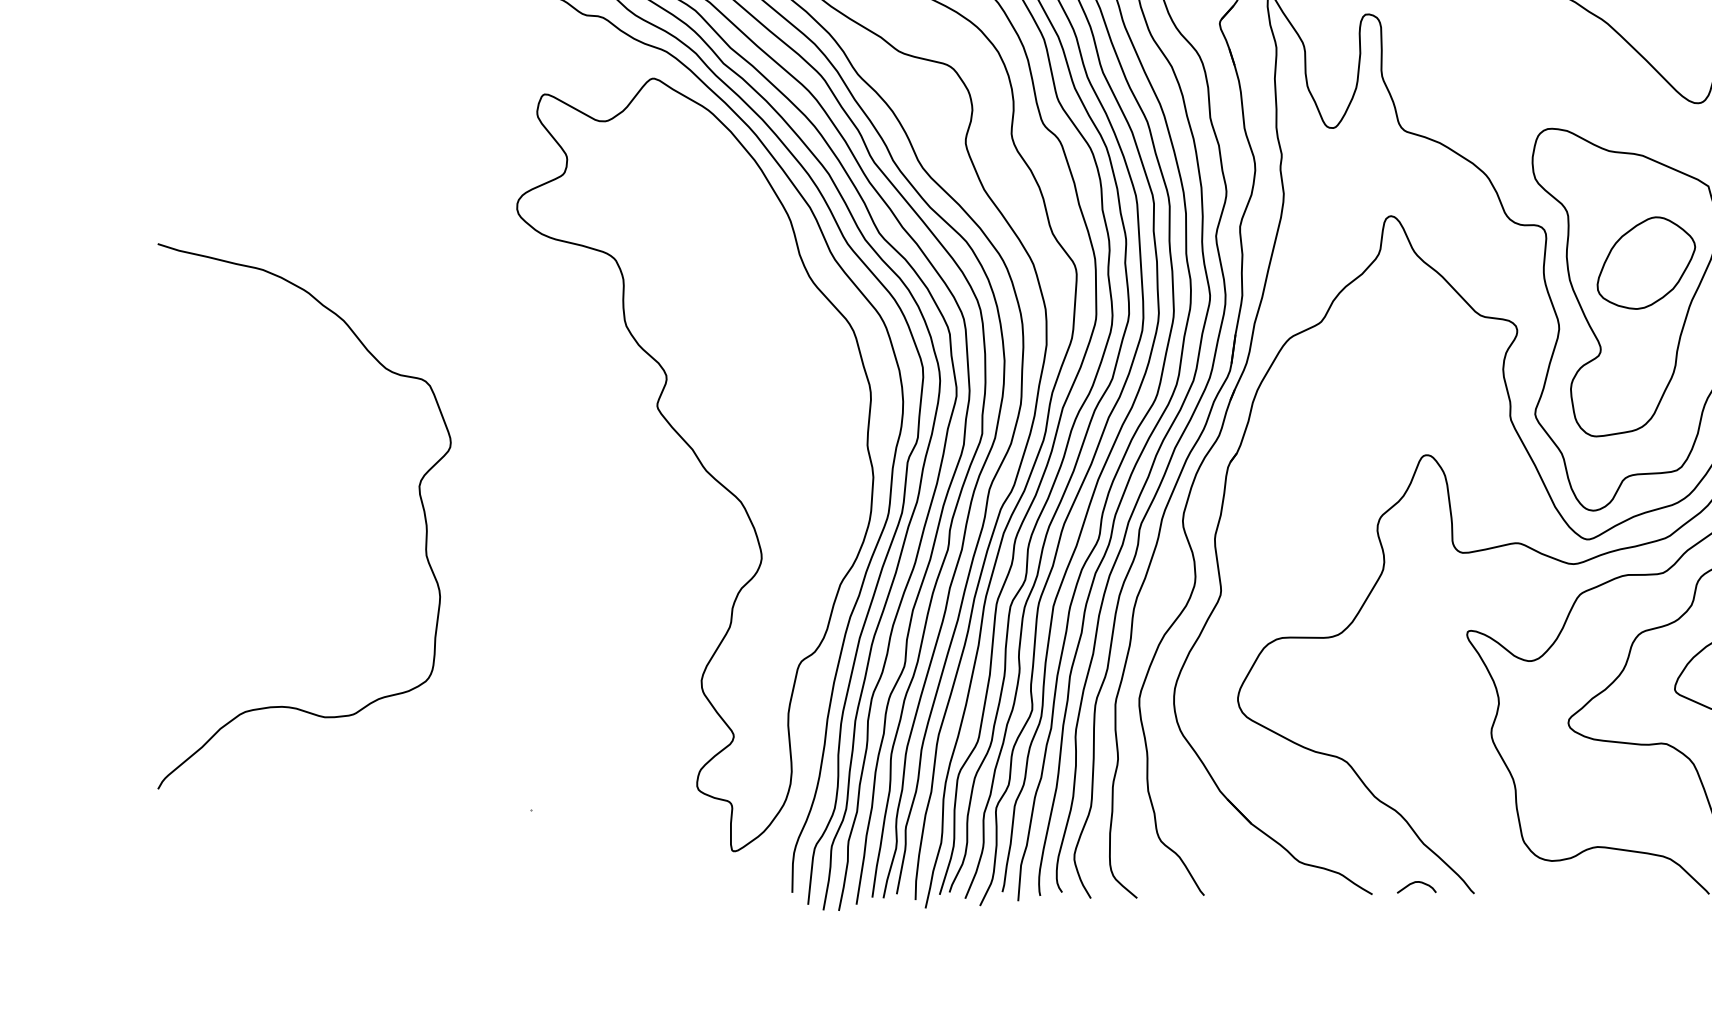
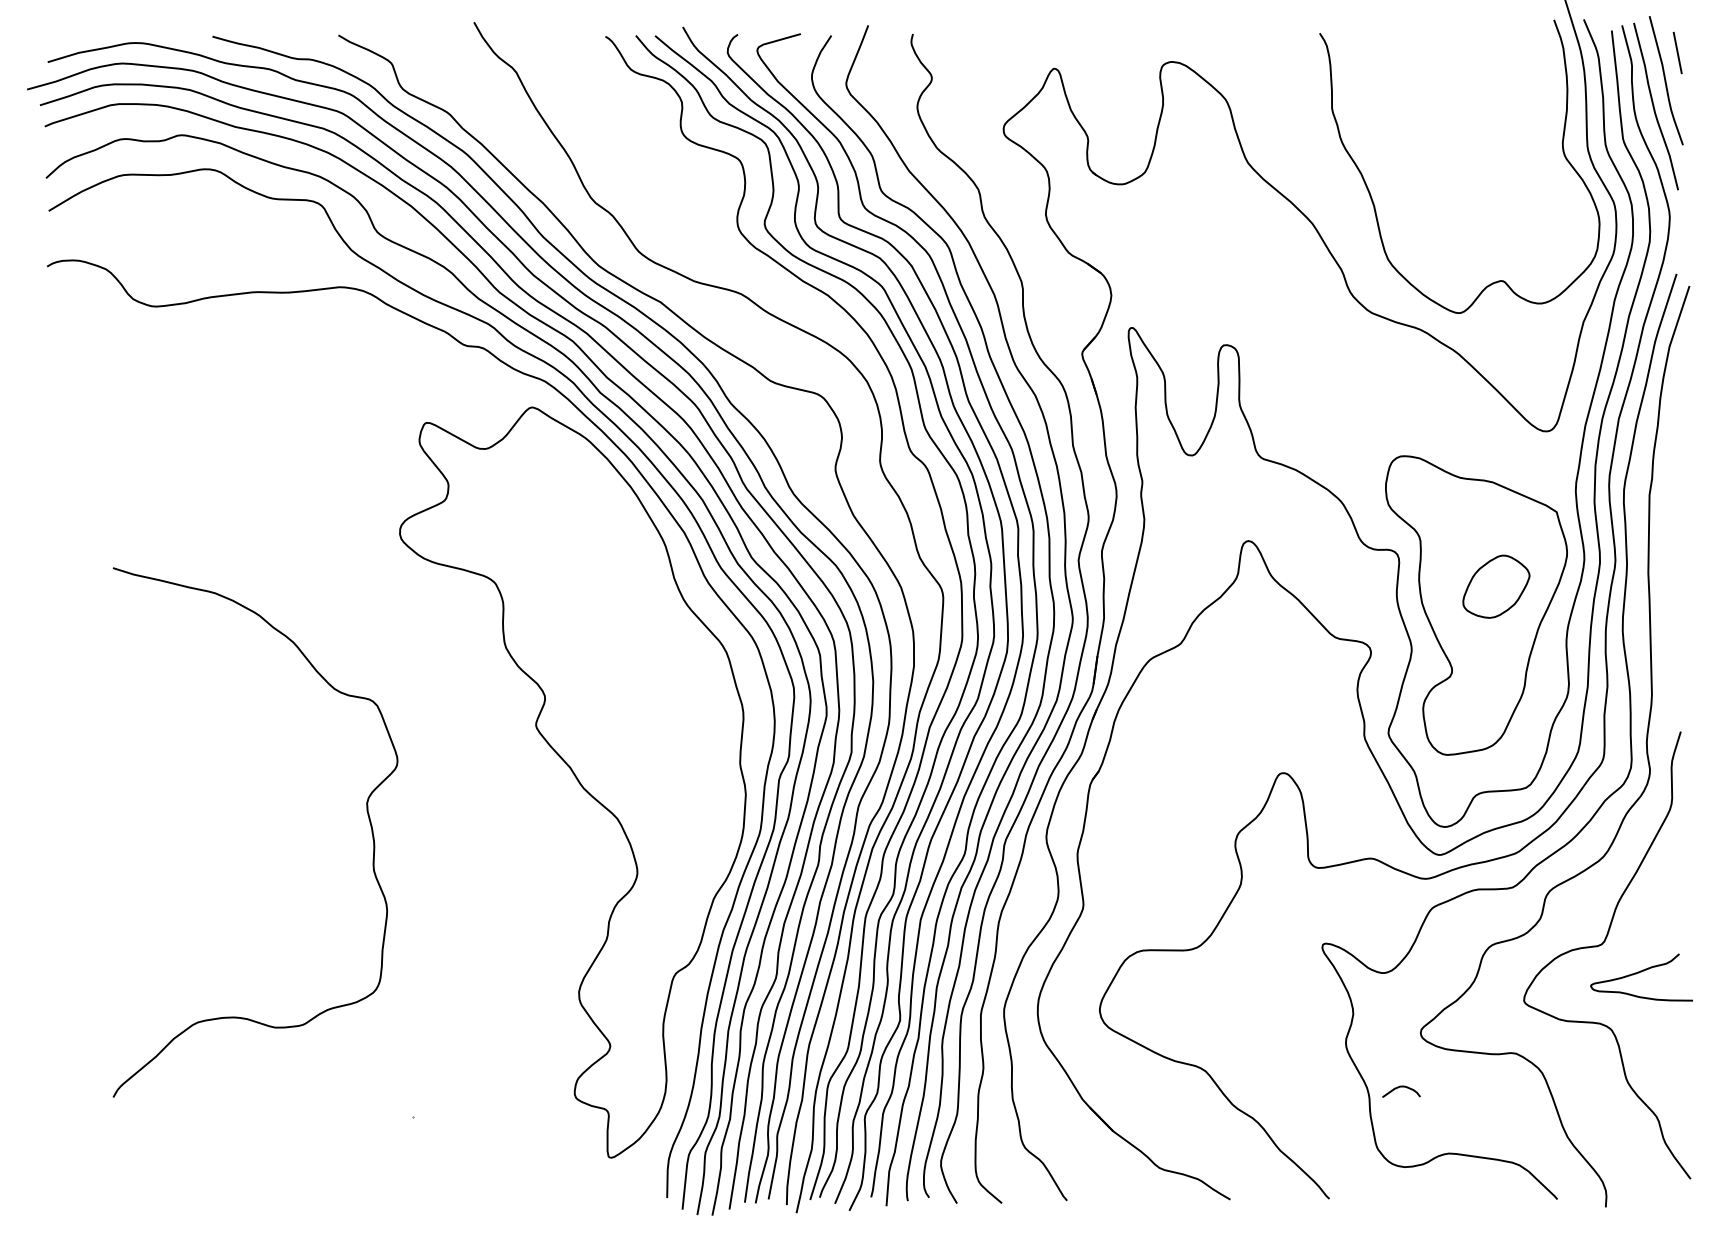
part: (1646, 262) -> (1496, 586), size x0.7
curve: (418, 494) -> (366, 811), moved
curve: (1416, 882) -> (1401, 1087), moved

